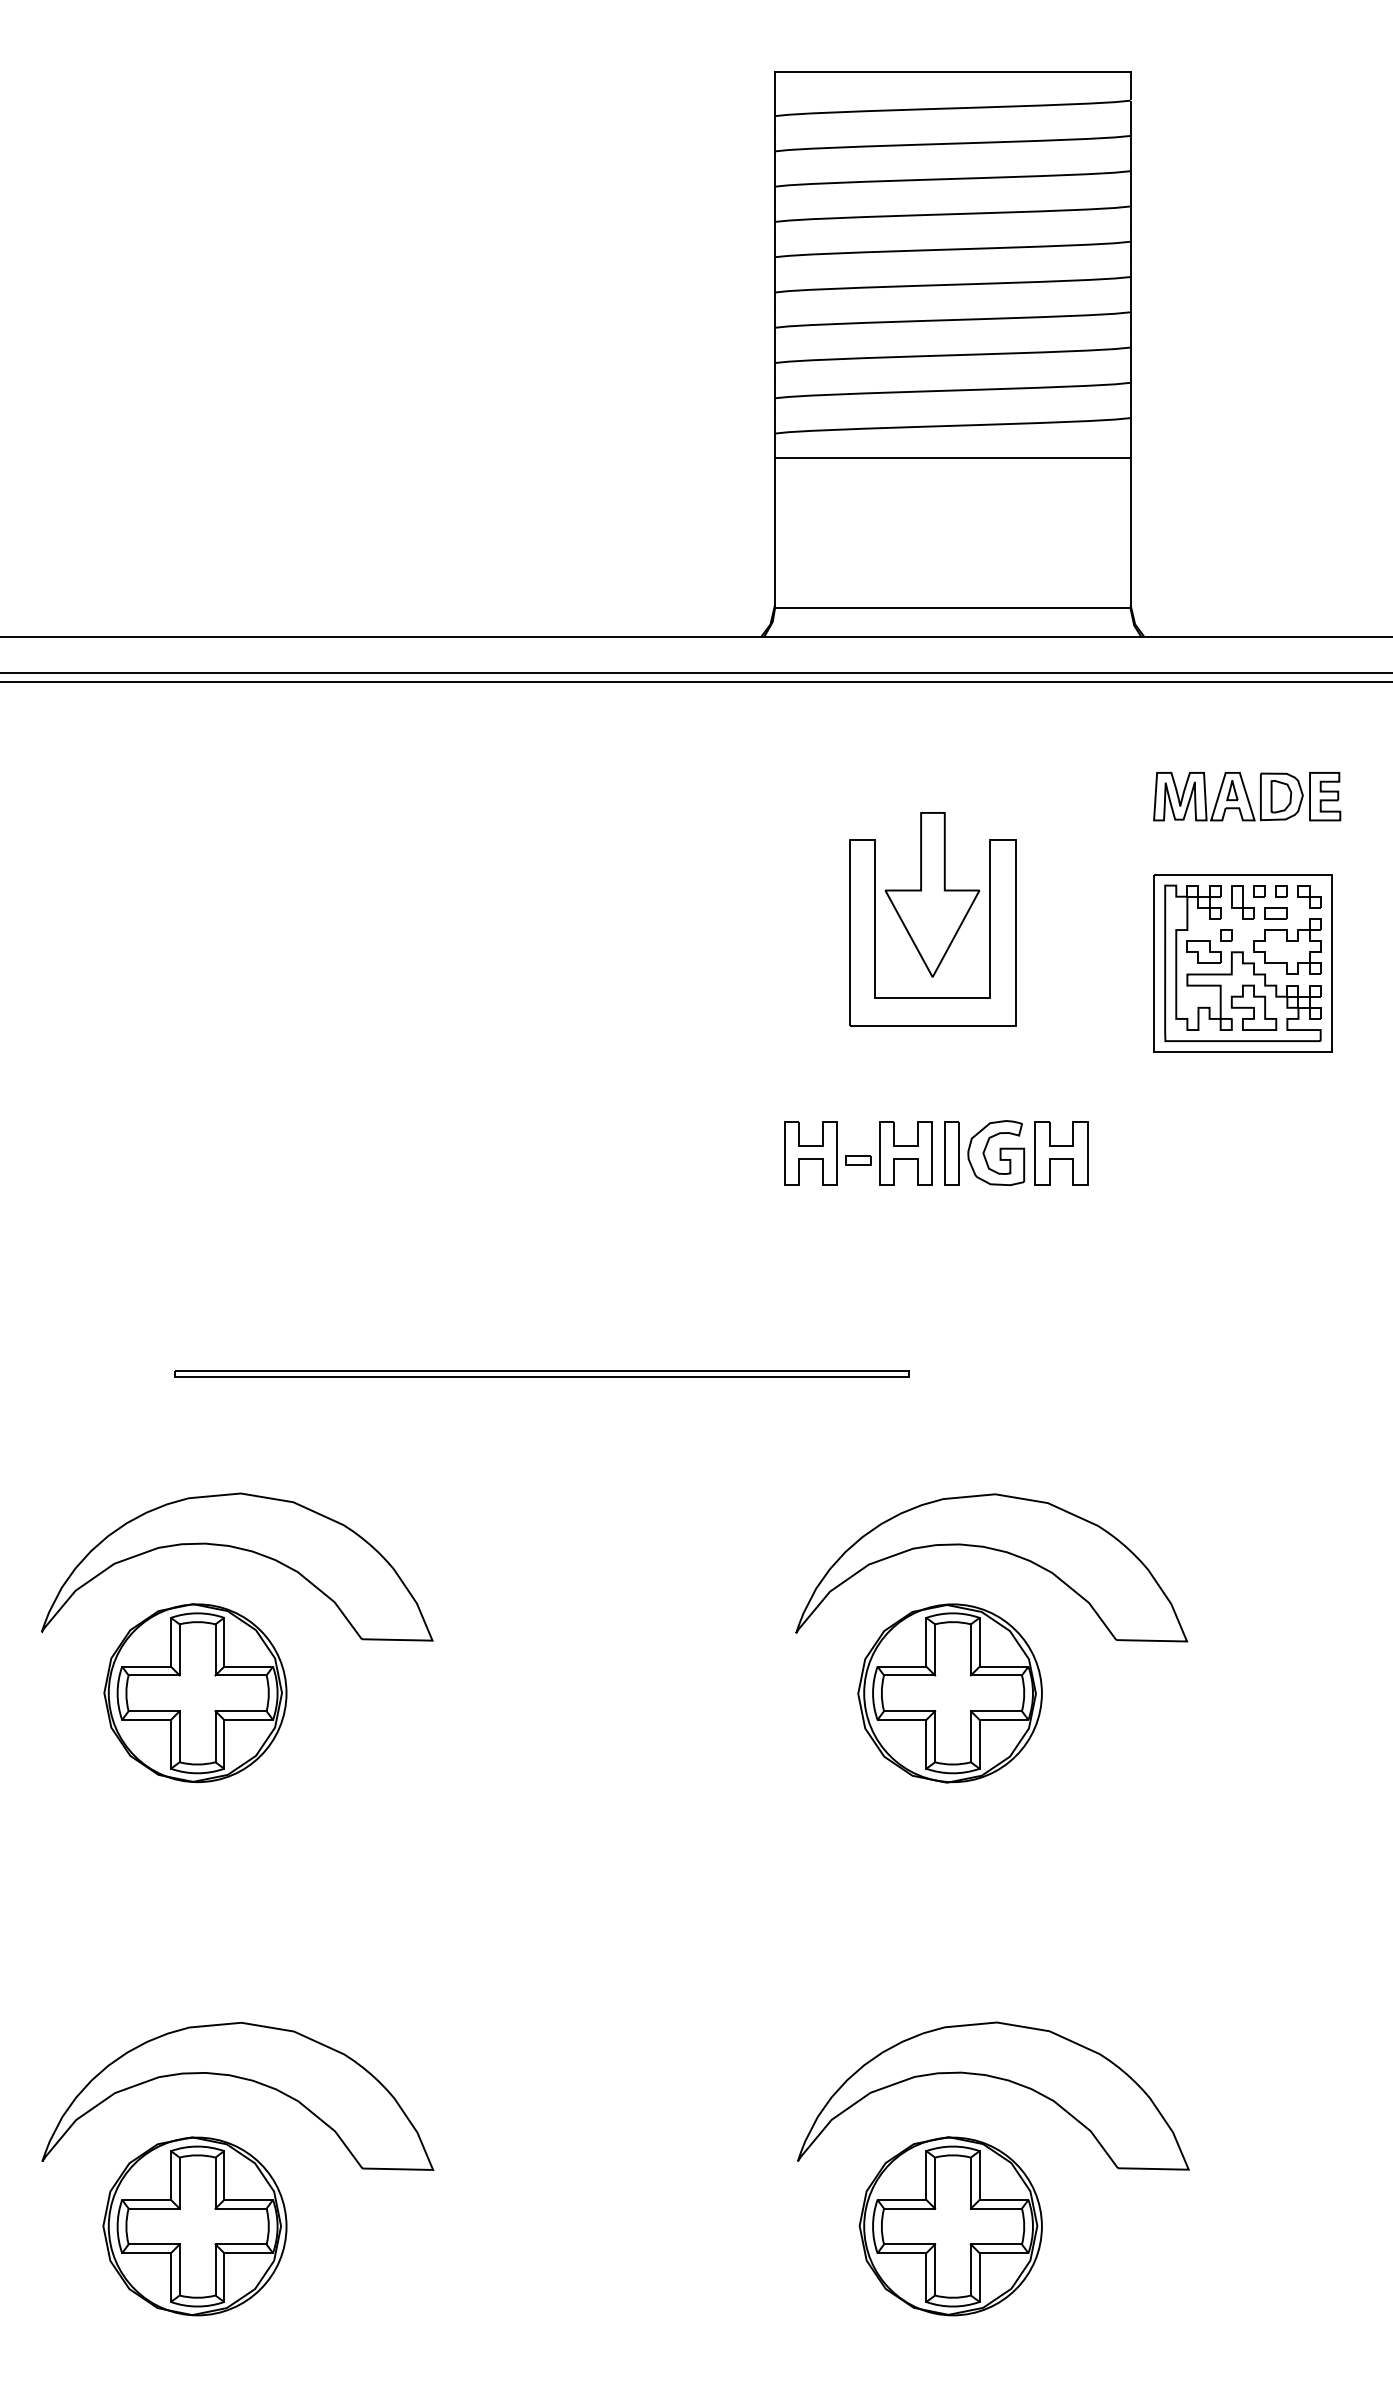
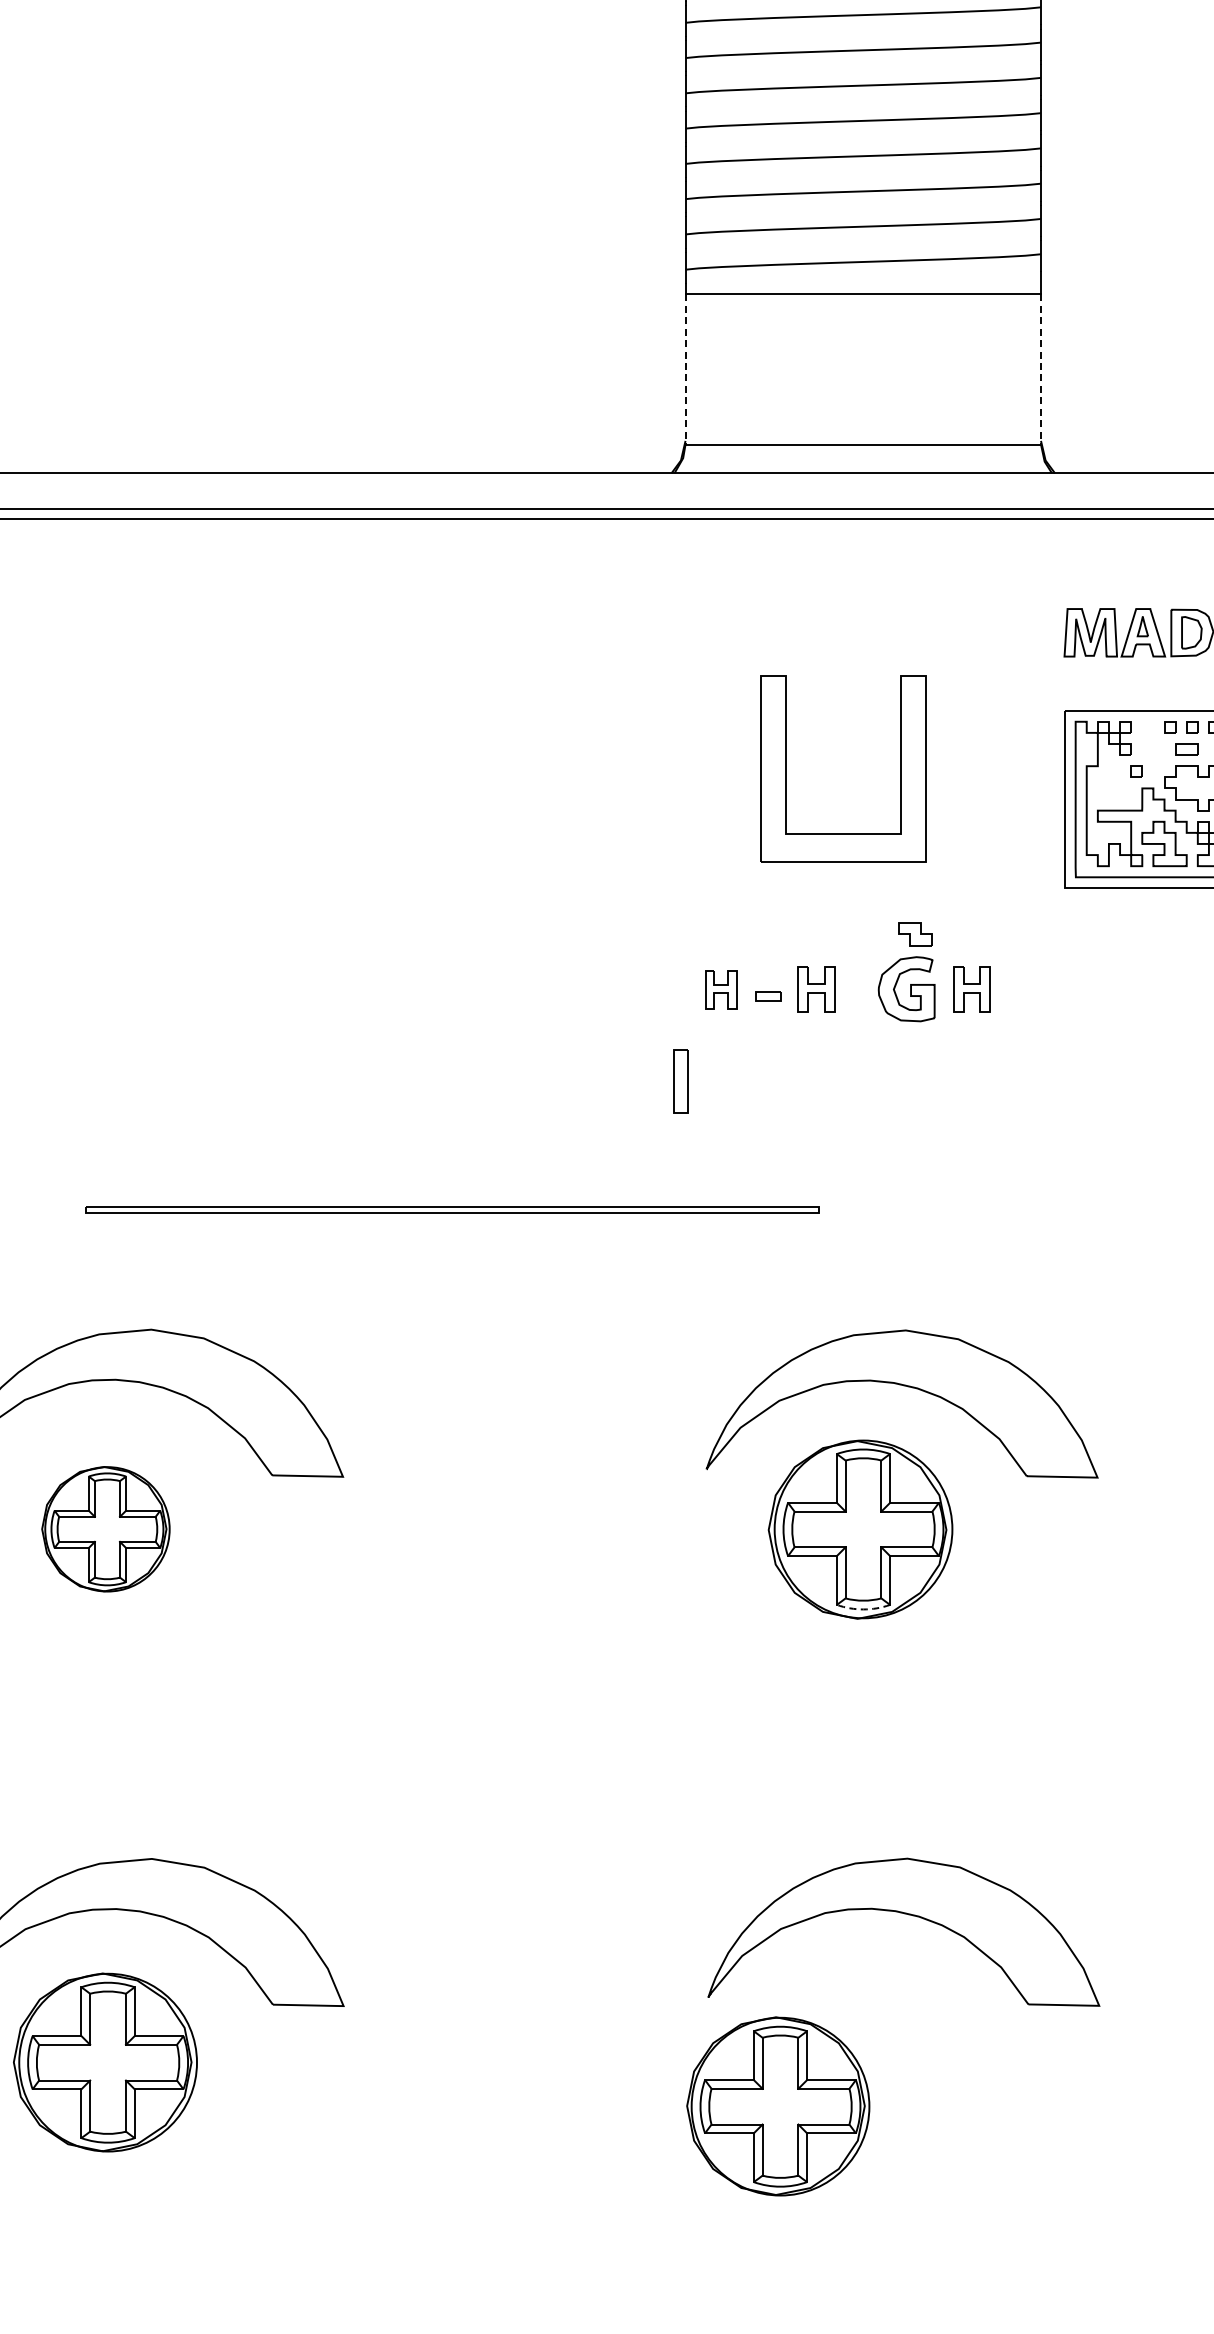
line: (775, 532) -> (685, 368), solid -> dashed
line: (1130, 532) -> (1040, 368), solid -> dashed
part: (932, 894) -> (842, 730), removed
part: (1242, 902) -> (1152, 738), removed
part: (1203, 951) -> (914, 933), moved
part: (810, 1153) -> (720, 989), size x0.6
part: (905, 1153) -> (815, 989), size x0.7
part: (951, 1153) -> (680, 1081), moved
part: (1061, 1153) -> (971, 989), size x0.7
part: (195, 1692) -> (105, 1528), size x0.7
arc: (953, 1773) -> (863, 1609), solid -> dashed
part: (950, 2226) -> (777, 2106), moved

